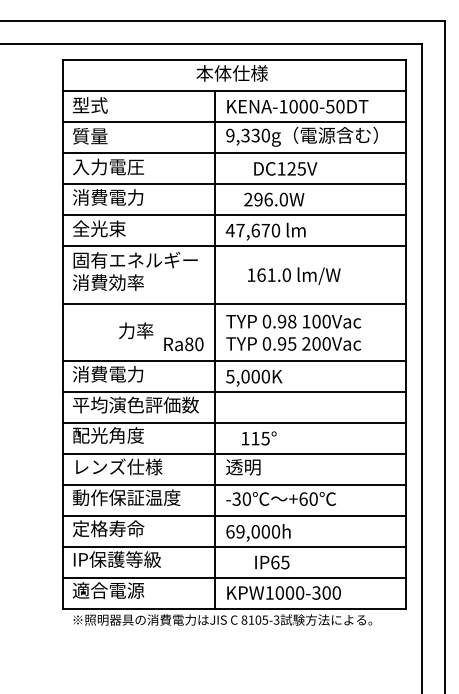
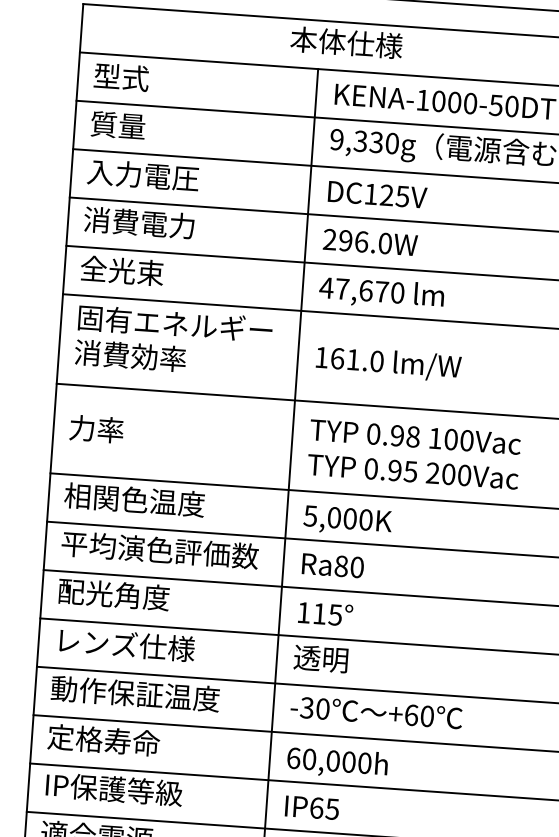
text: (285, 168) -> (377, 194), moved
text: (274, 199) -> (370, 242), moved
text: (294, 275) -> (389, 362), moved
text: (136, 330) -> (97, 428), moved
text: (183, 344) -> (332, 565), moved
text: (117, 373) -> (134, 498), 消費電力 -> 相関色温度
text: (259, 438) -> (325, 614), moved
text: (240, 531) -> (309, 758), 69,000h -> 60,000h
text: (272, 562) -> (312, 807), moved

